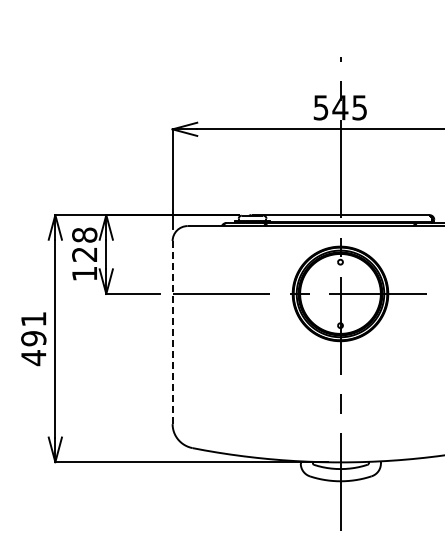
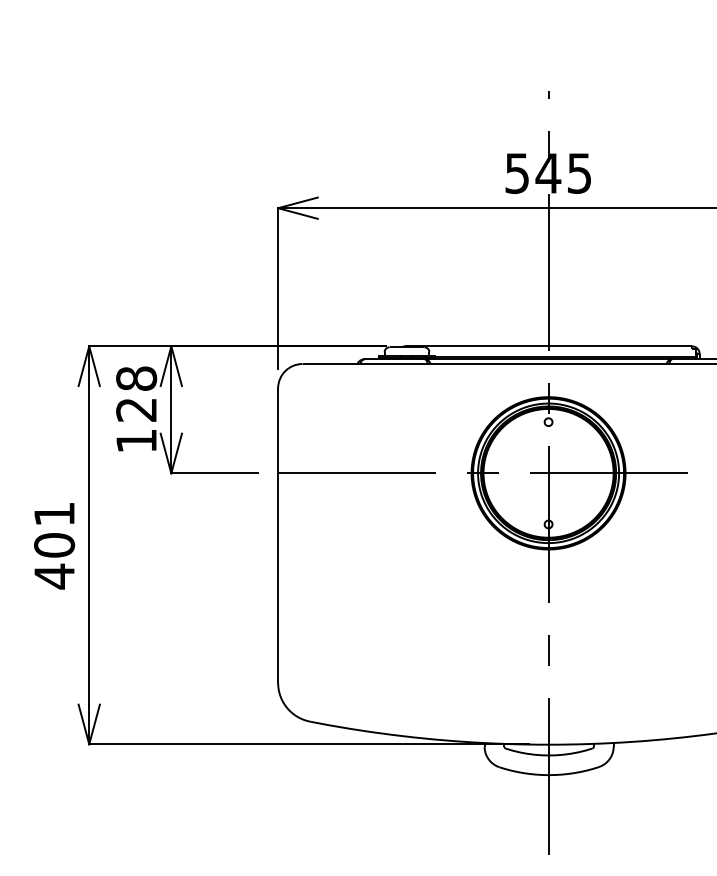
line: (172, 332) -> (277, 535), dashed -> solid
text: (33, 338) -> (54, 545), 491 -> 401

